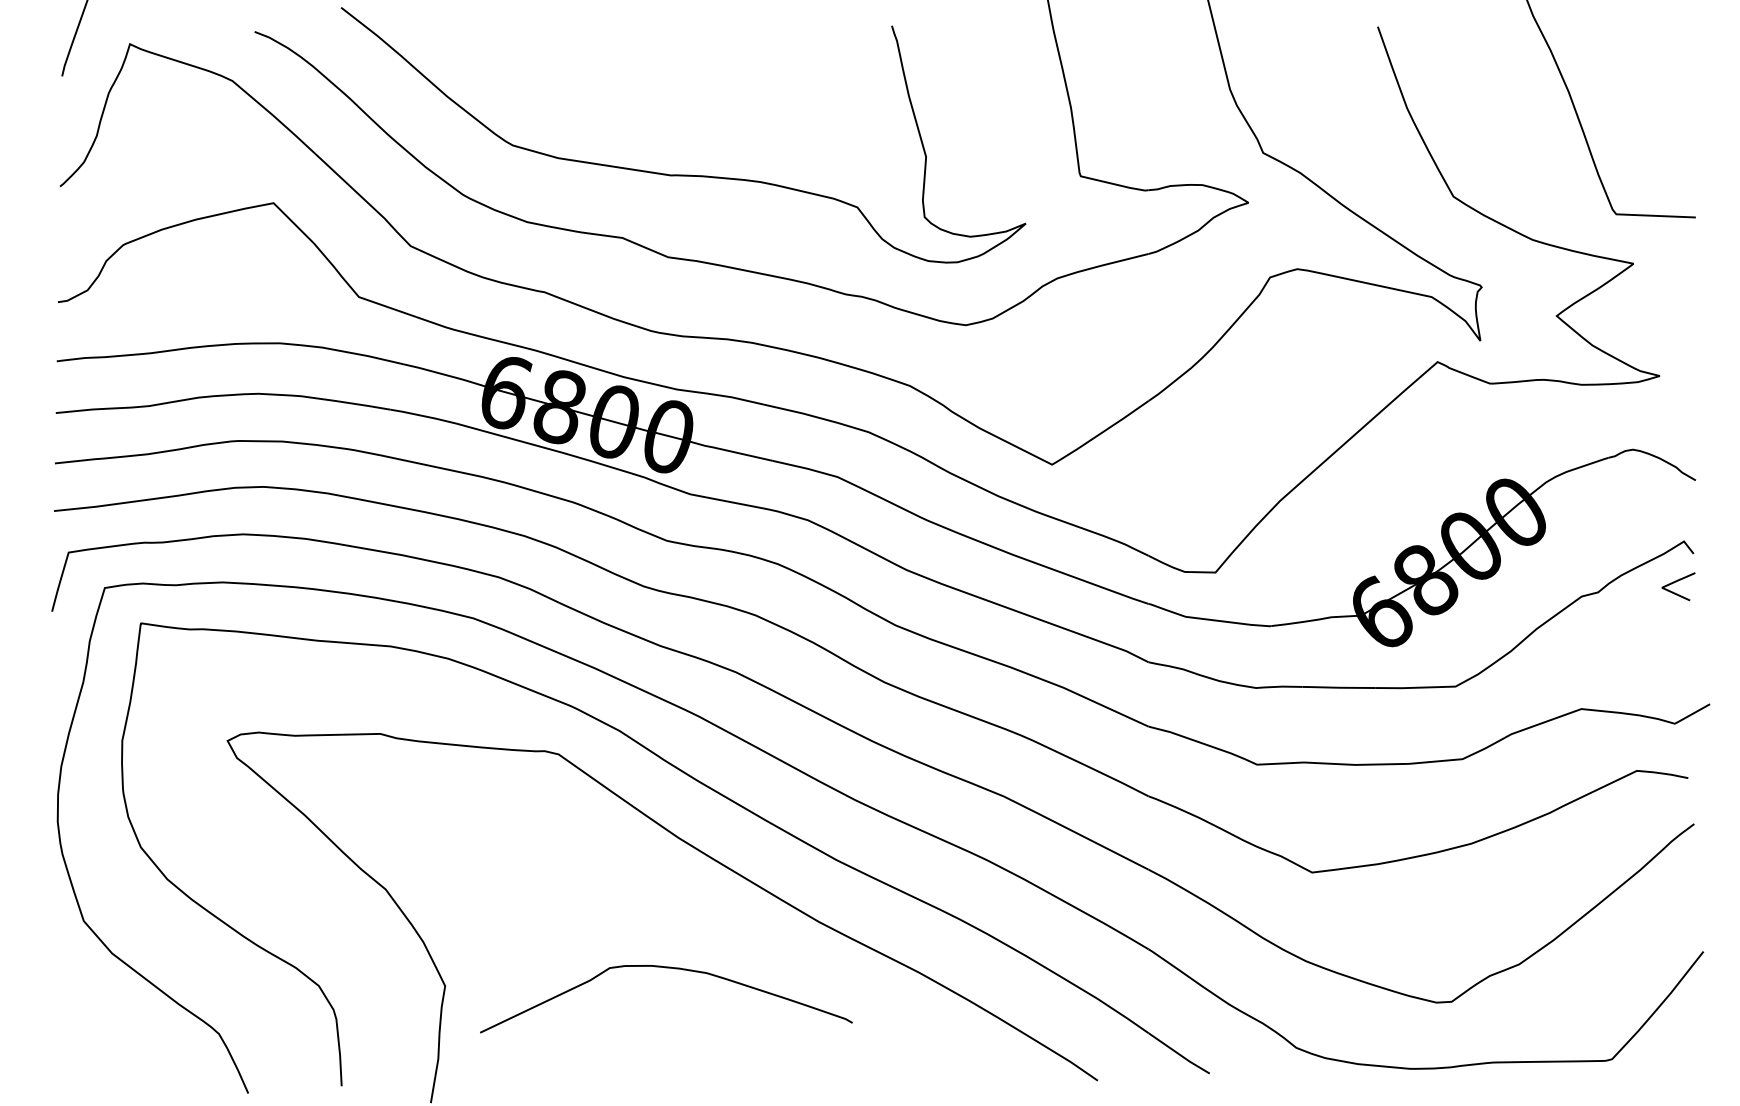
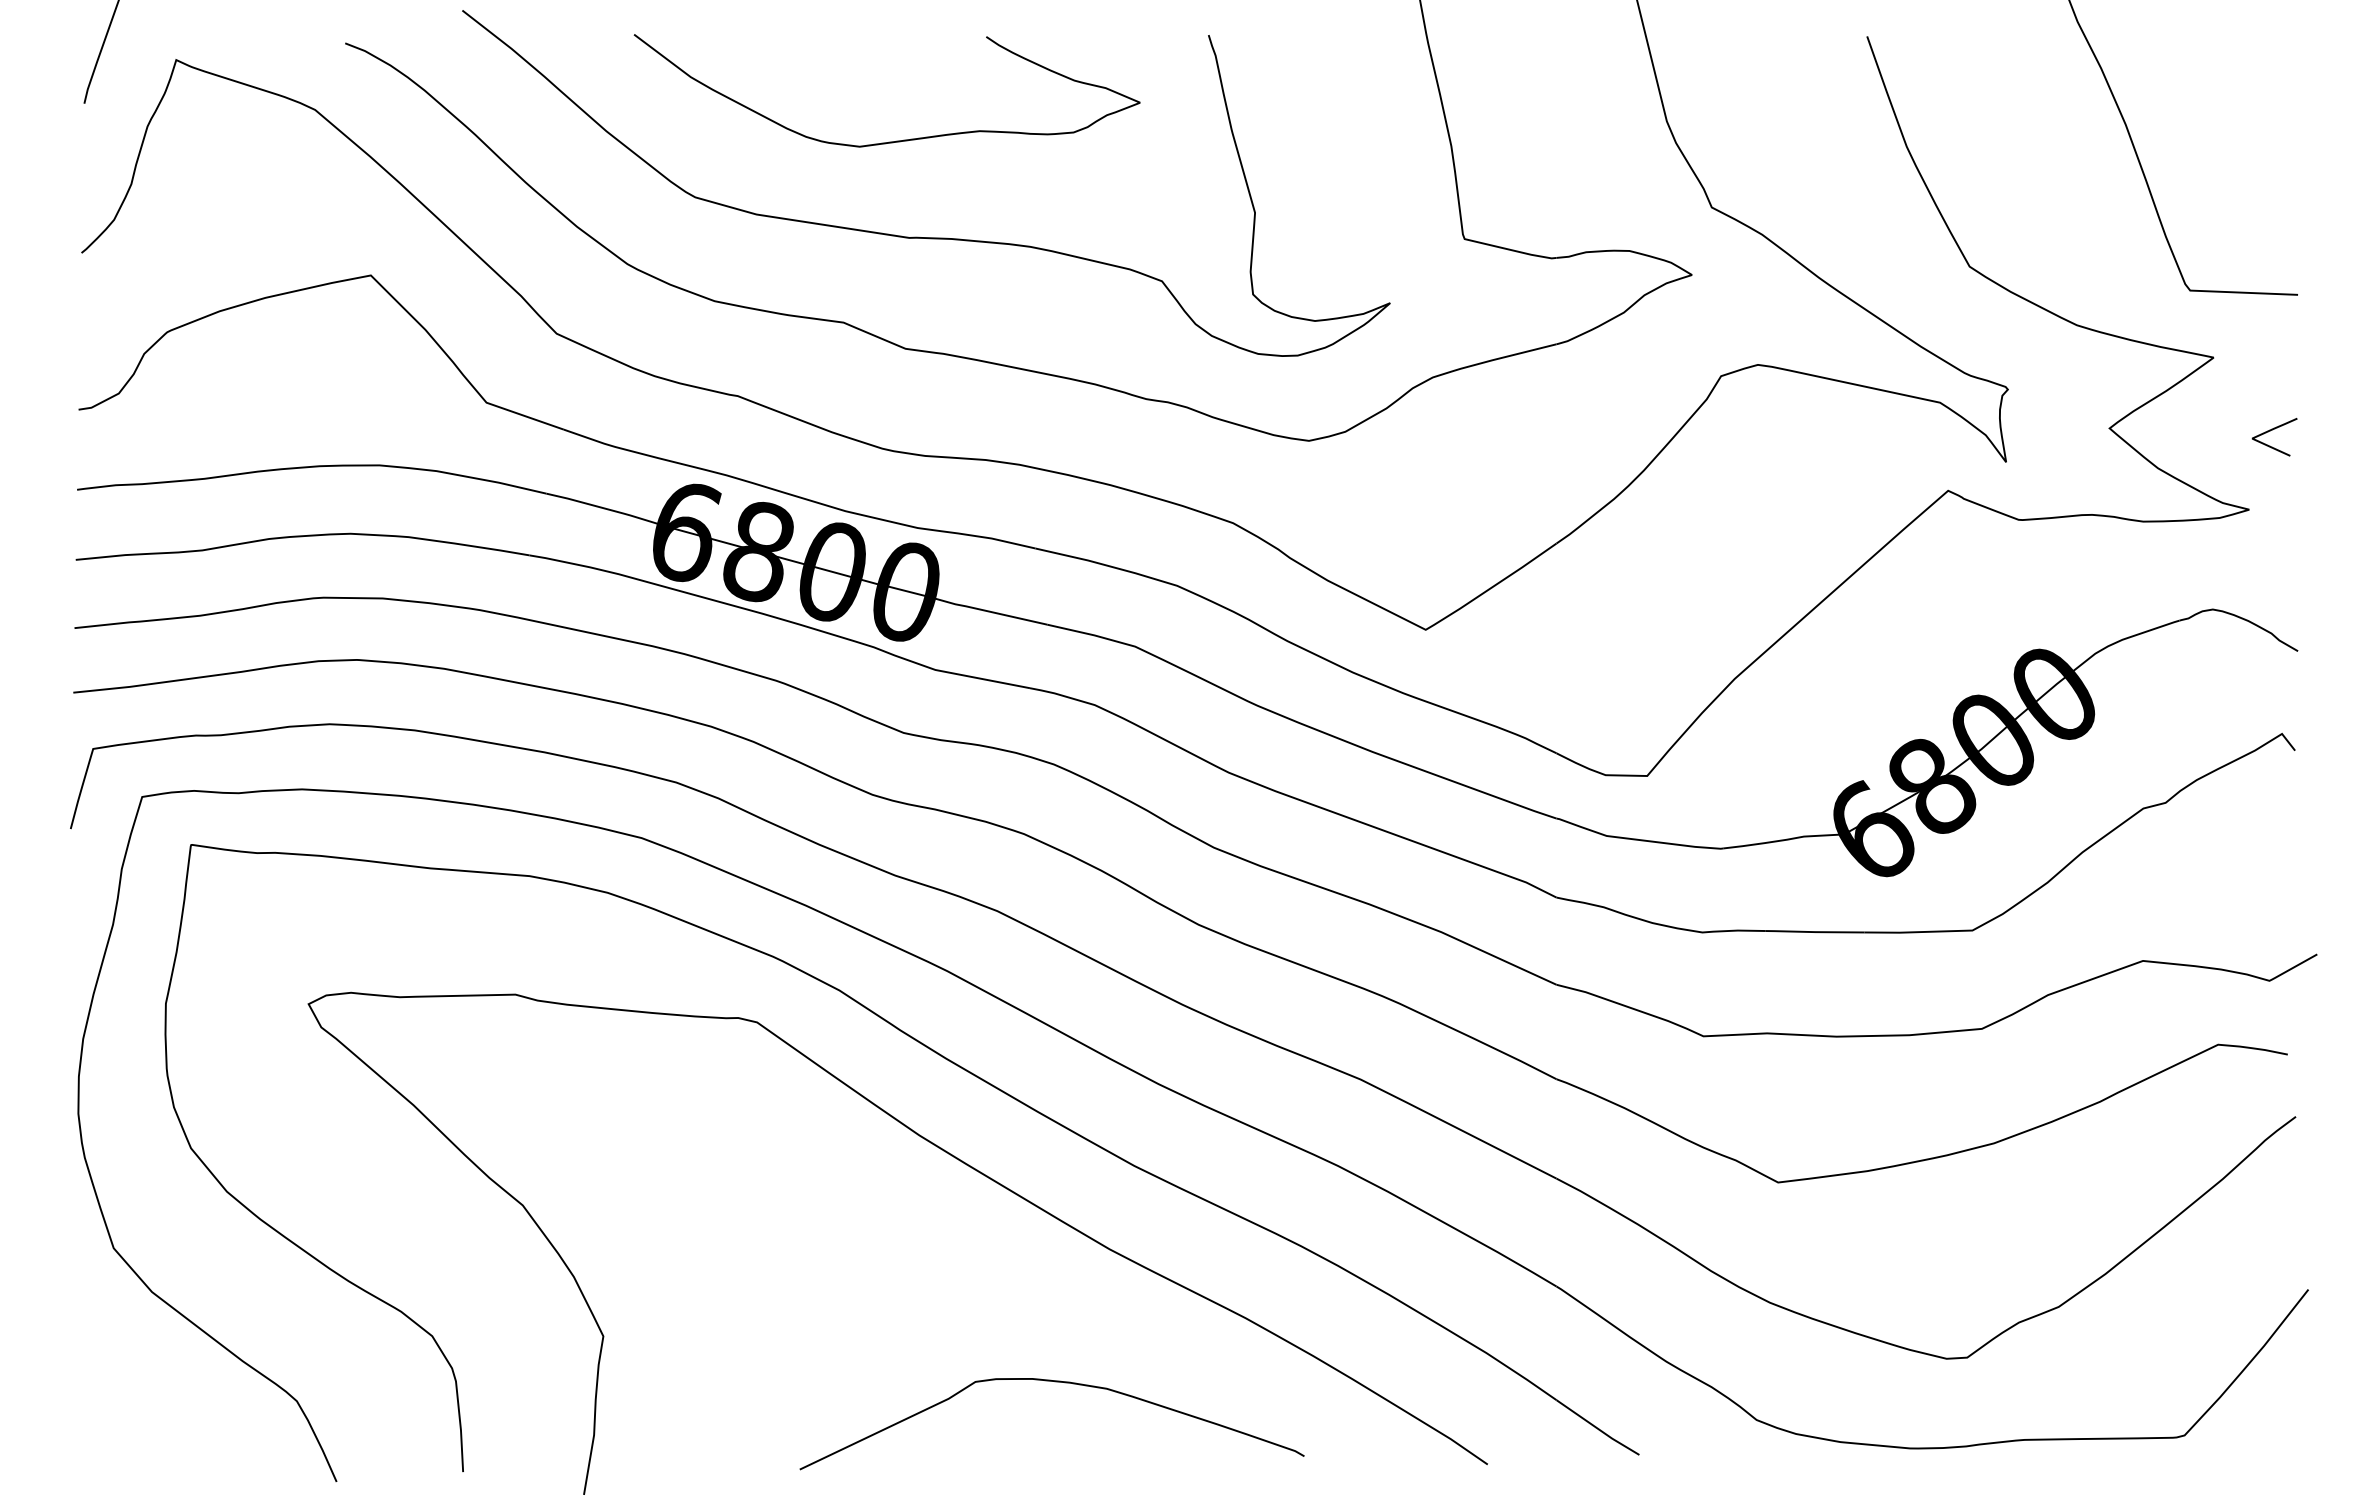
curve: (661, 103) -> (896, 140), added
curve: (1675, 582) -> (2270, 431), moved
curve: (668, 968) -> (1055, 1382), moved

